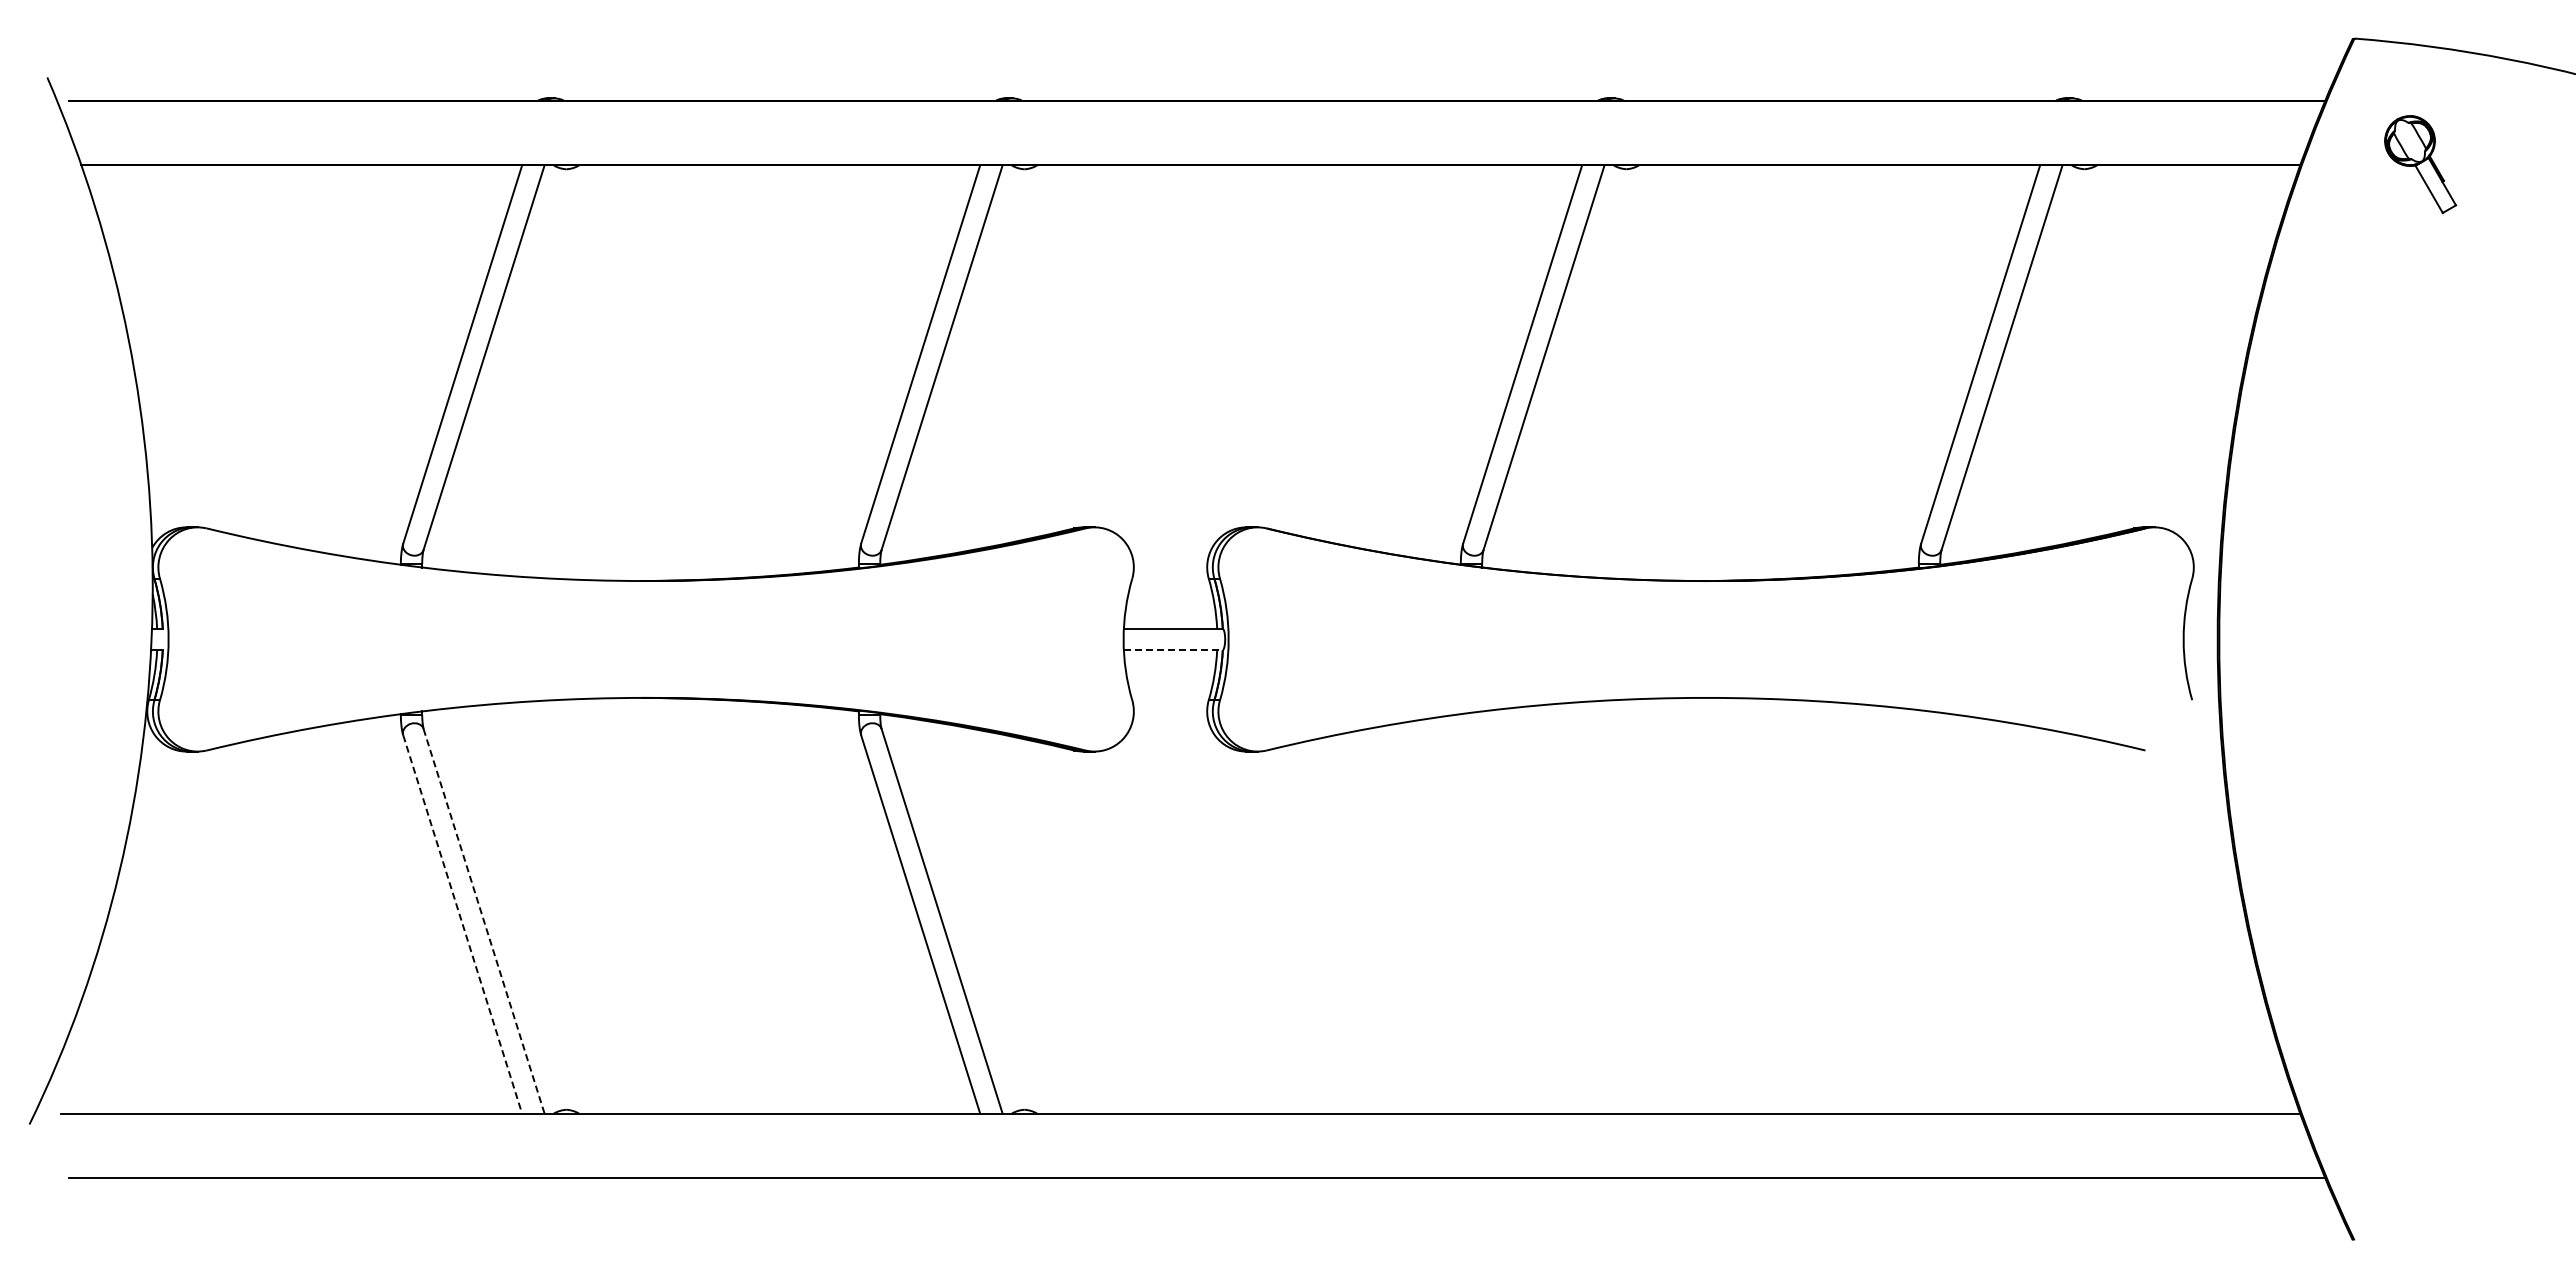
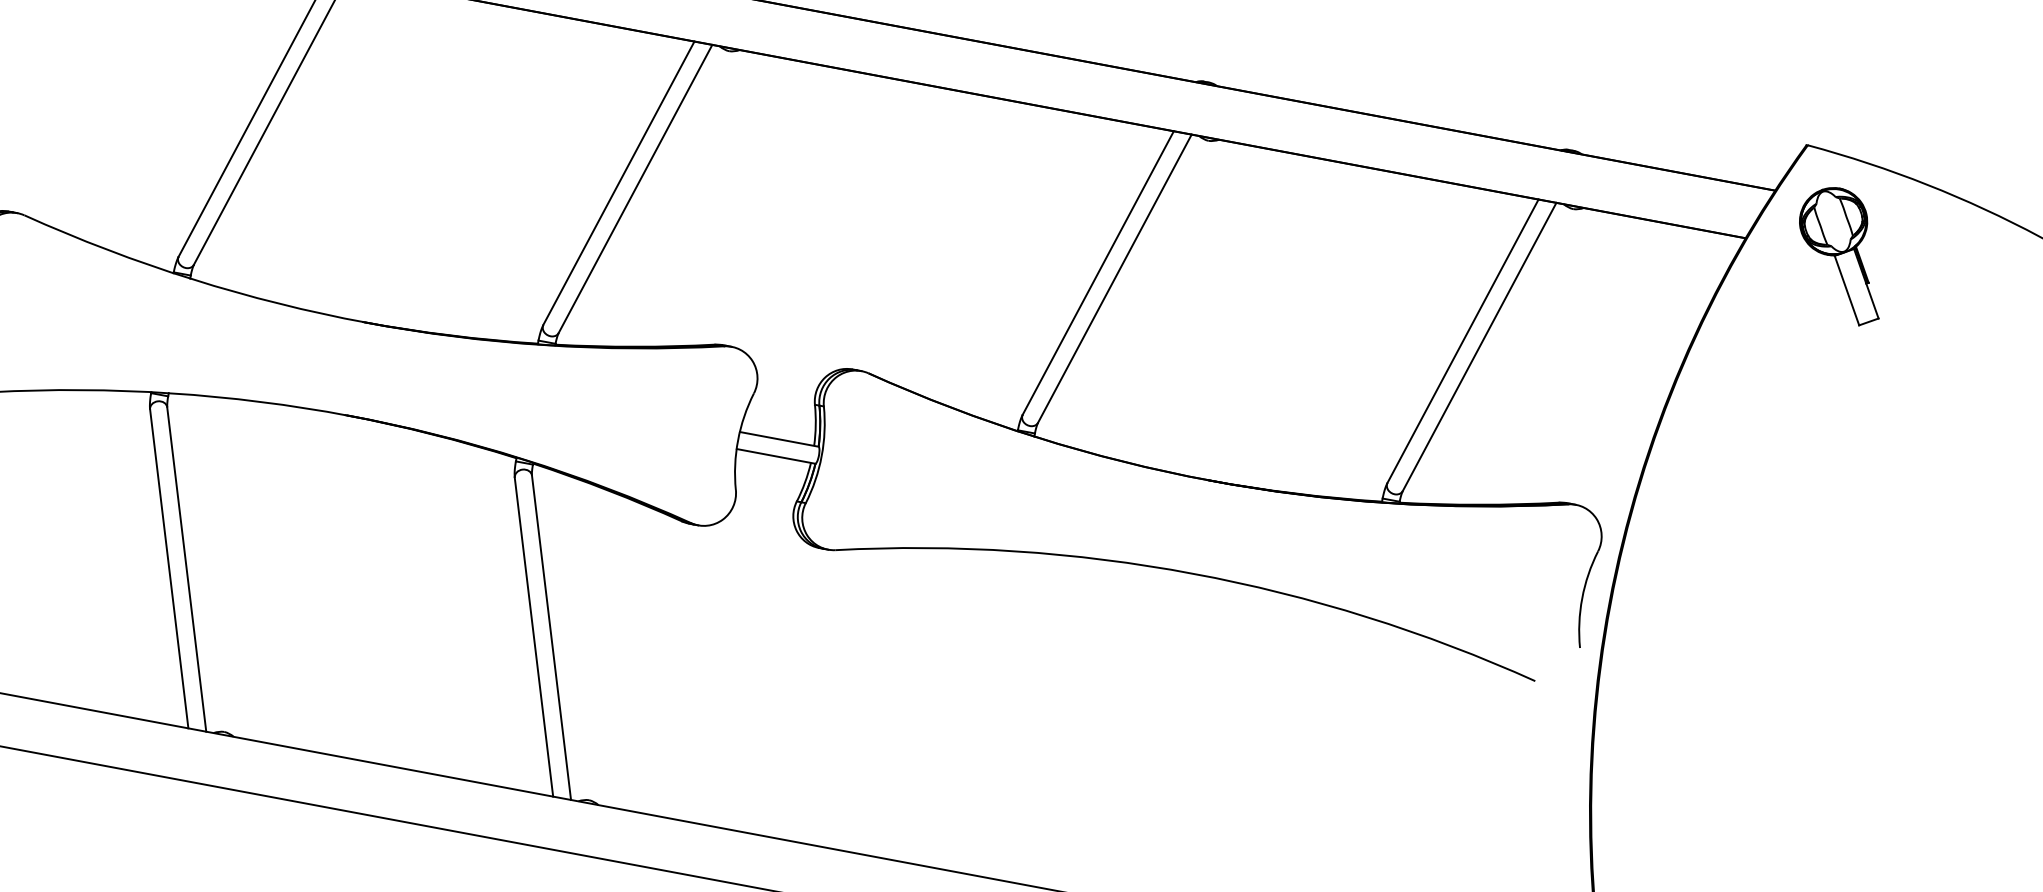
part: (2420, 164) -> (1841, 255), size x1.67
line: (1173, 650) -> (776, 456), dashed -> solid
line: (484, 921) -> (187, 569), dashed -> solid
line: (462, 924) -> (169, 568), dashed -> solid

